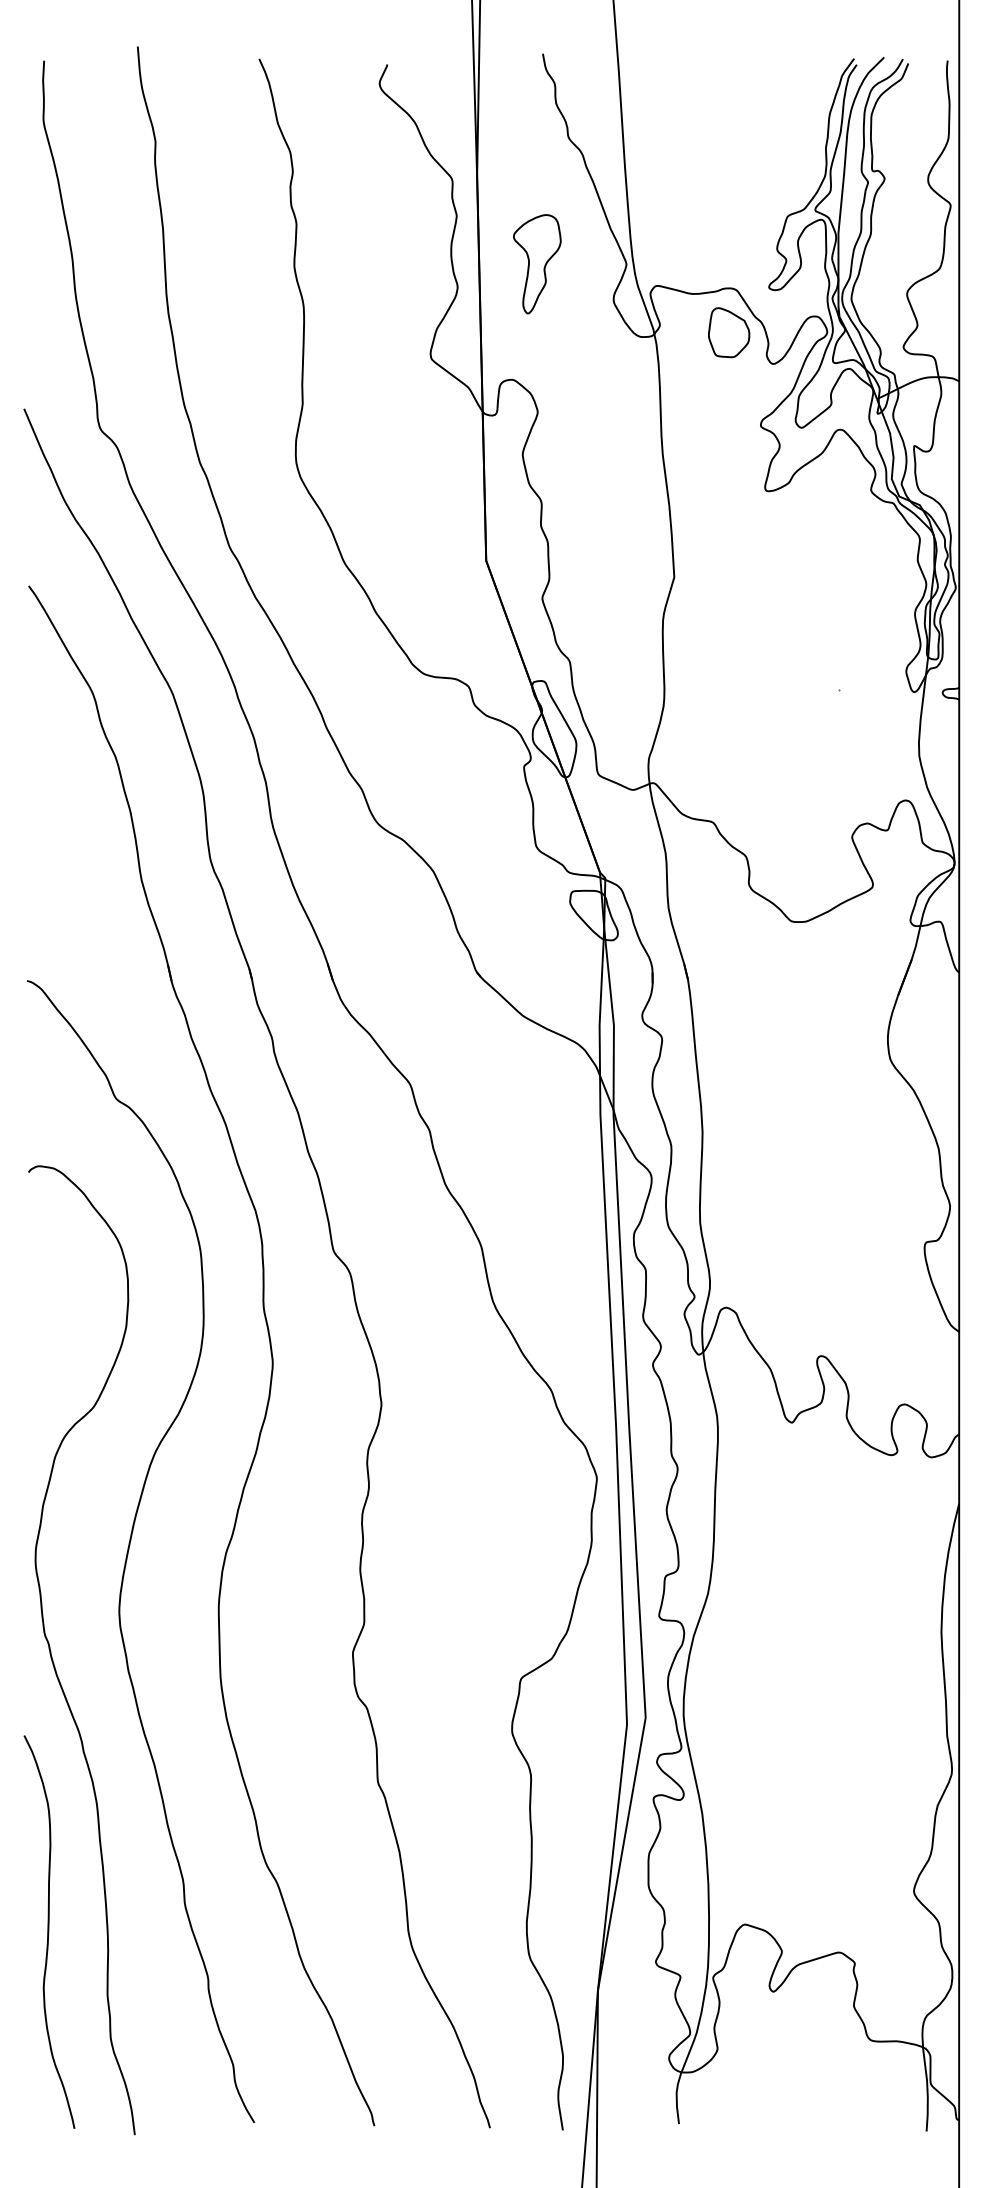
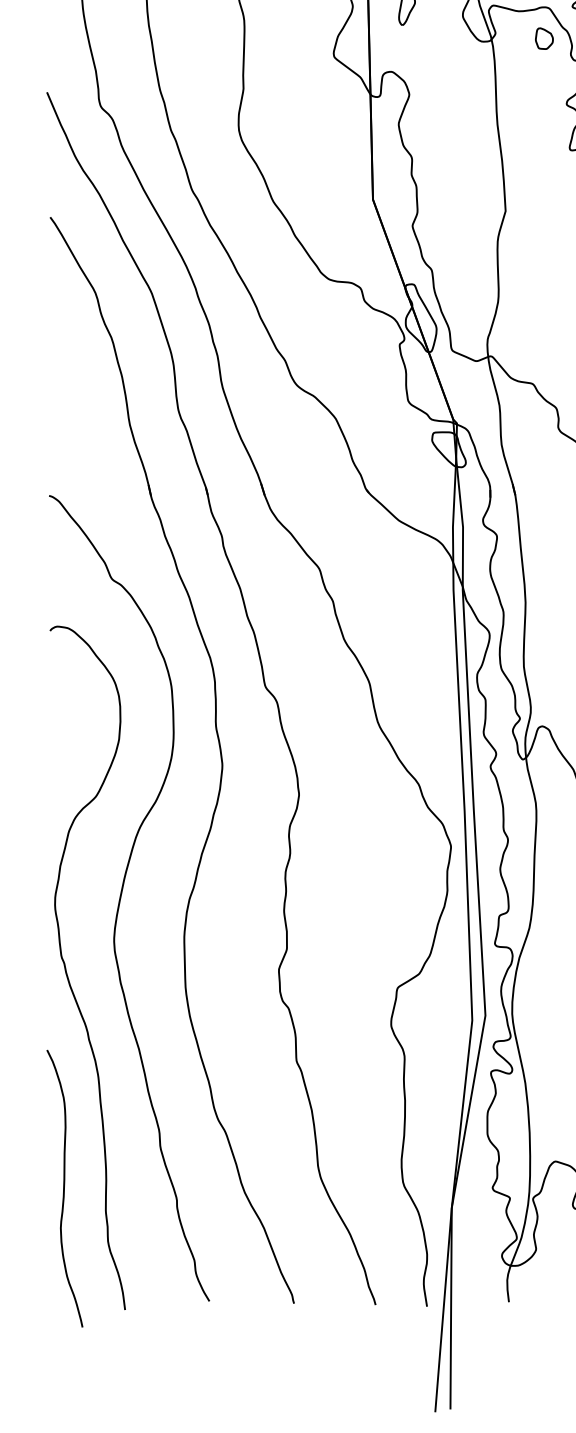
part: (729, 332) -> (544, 38), size x0.6
curve: (49, 1931) -> (64, 1188), moved

